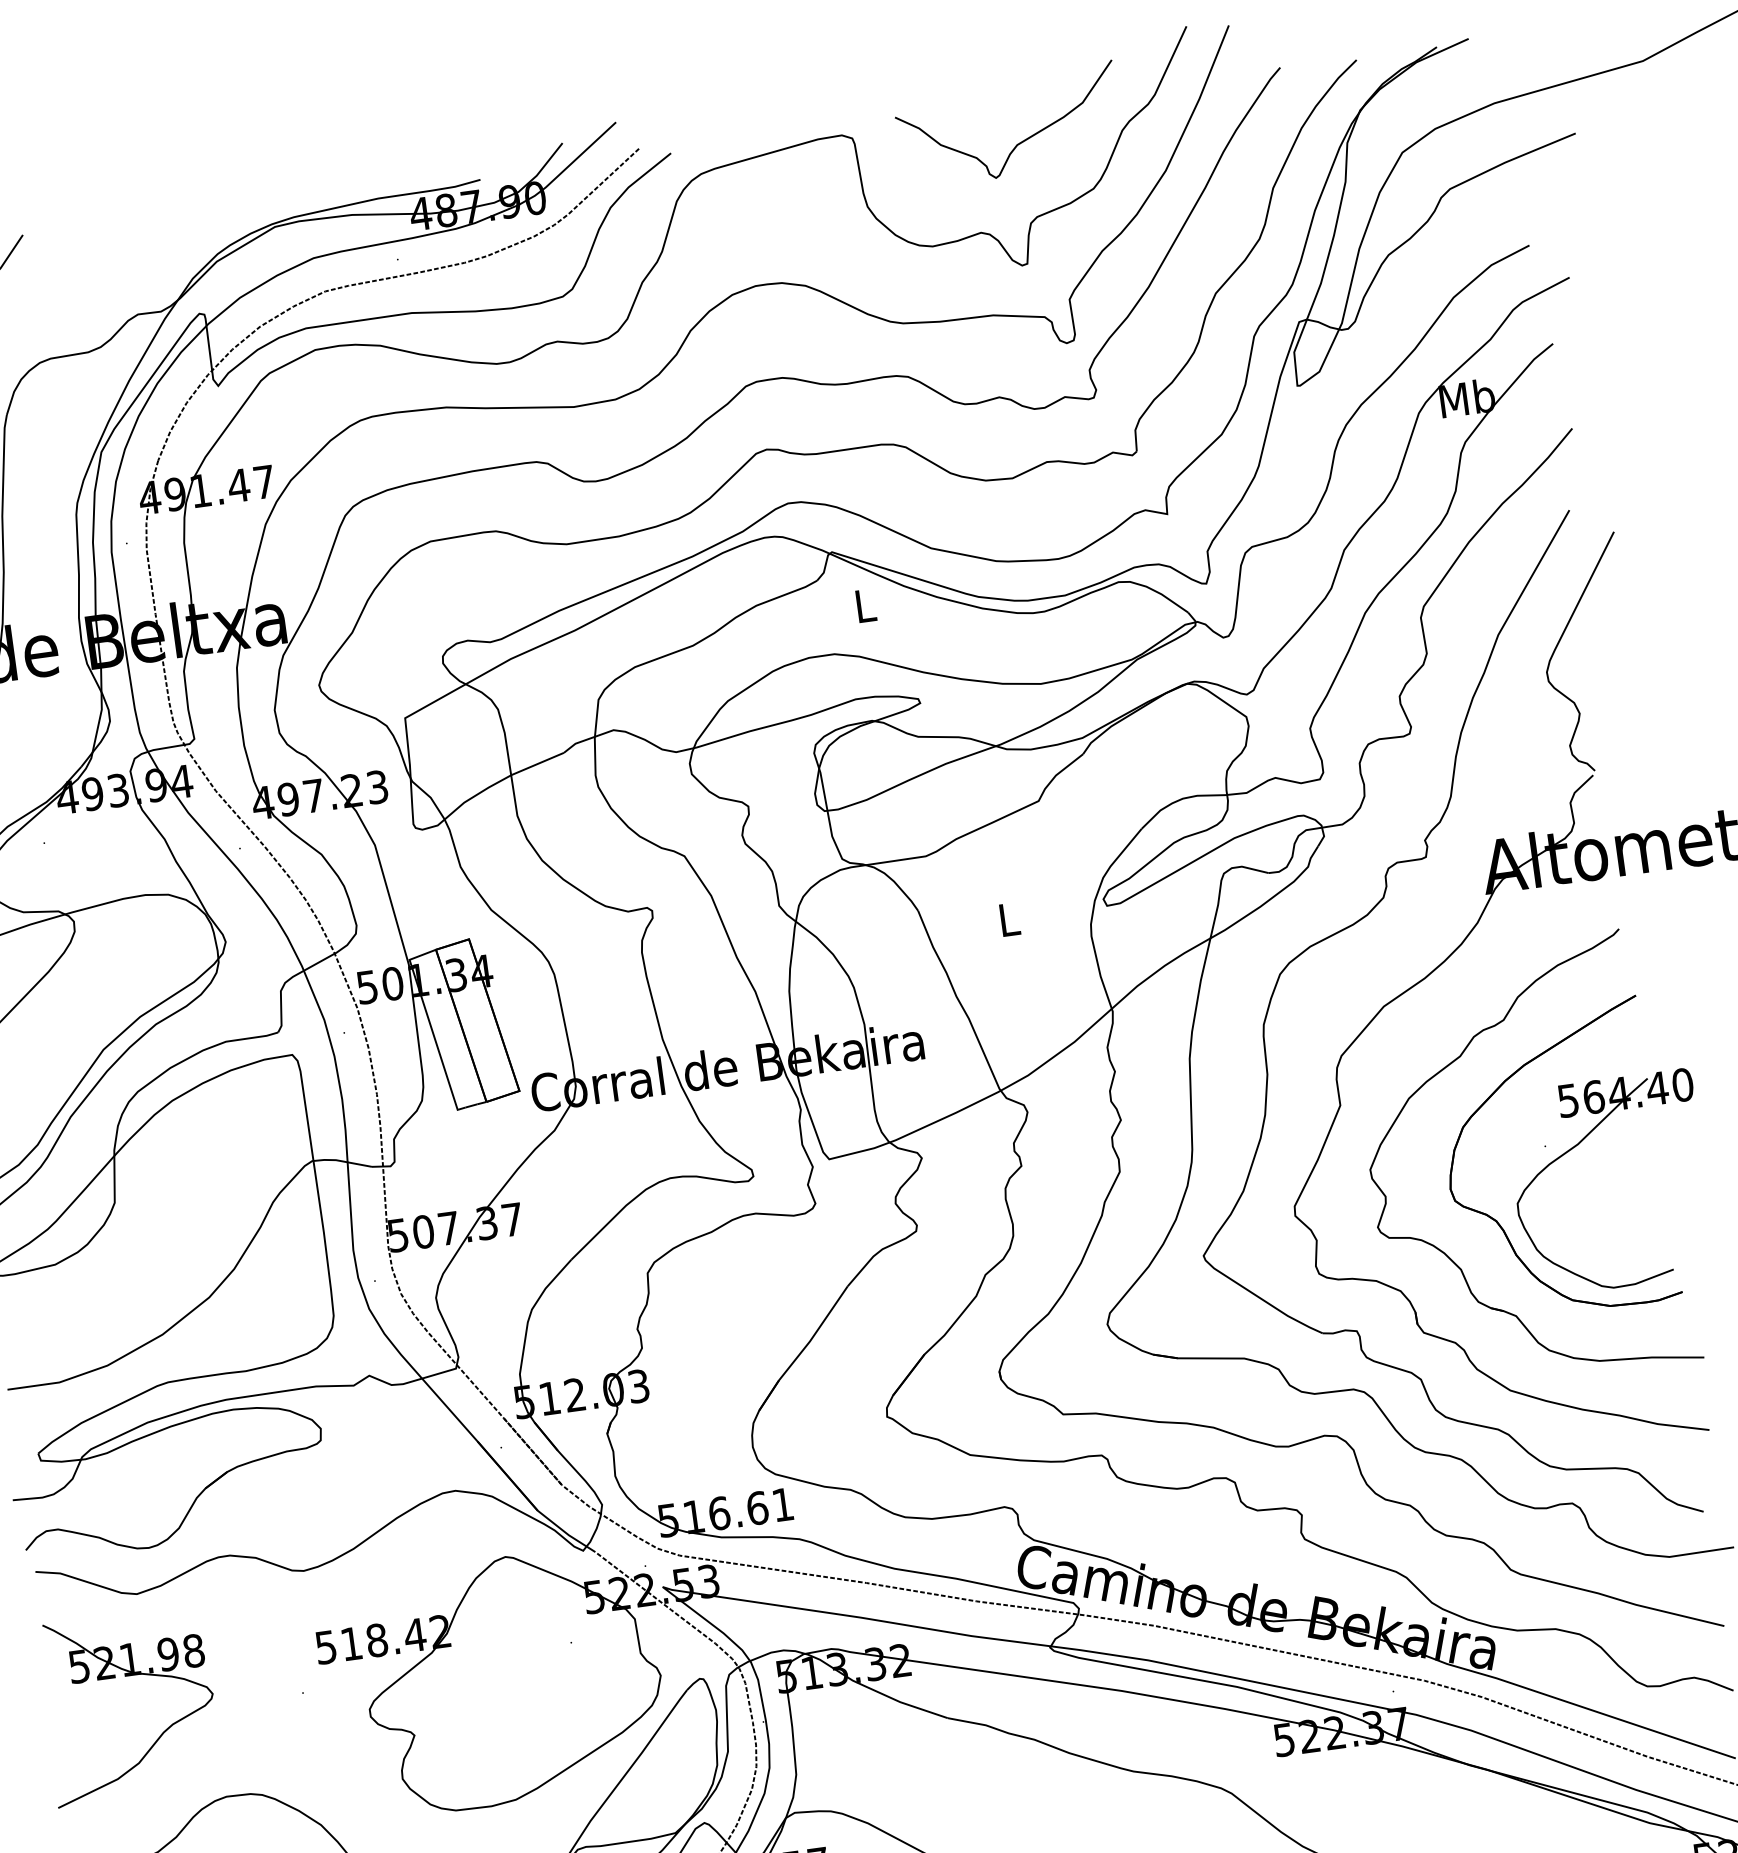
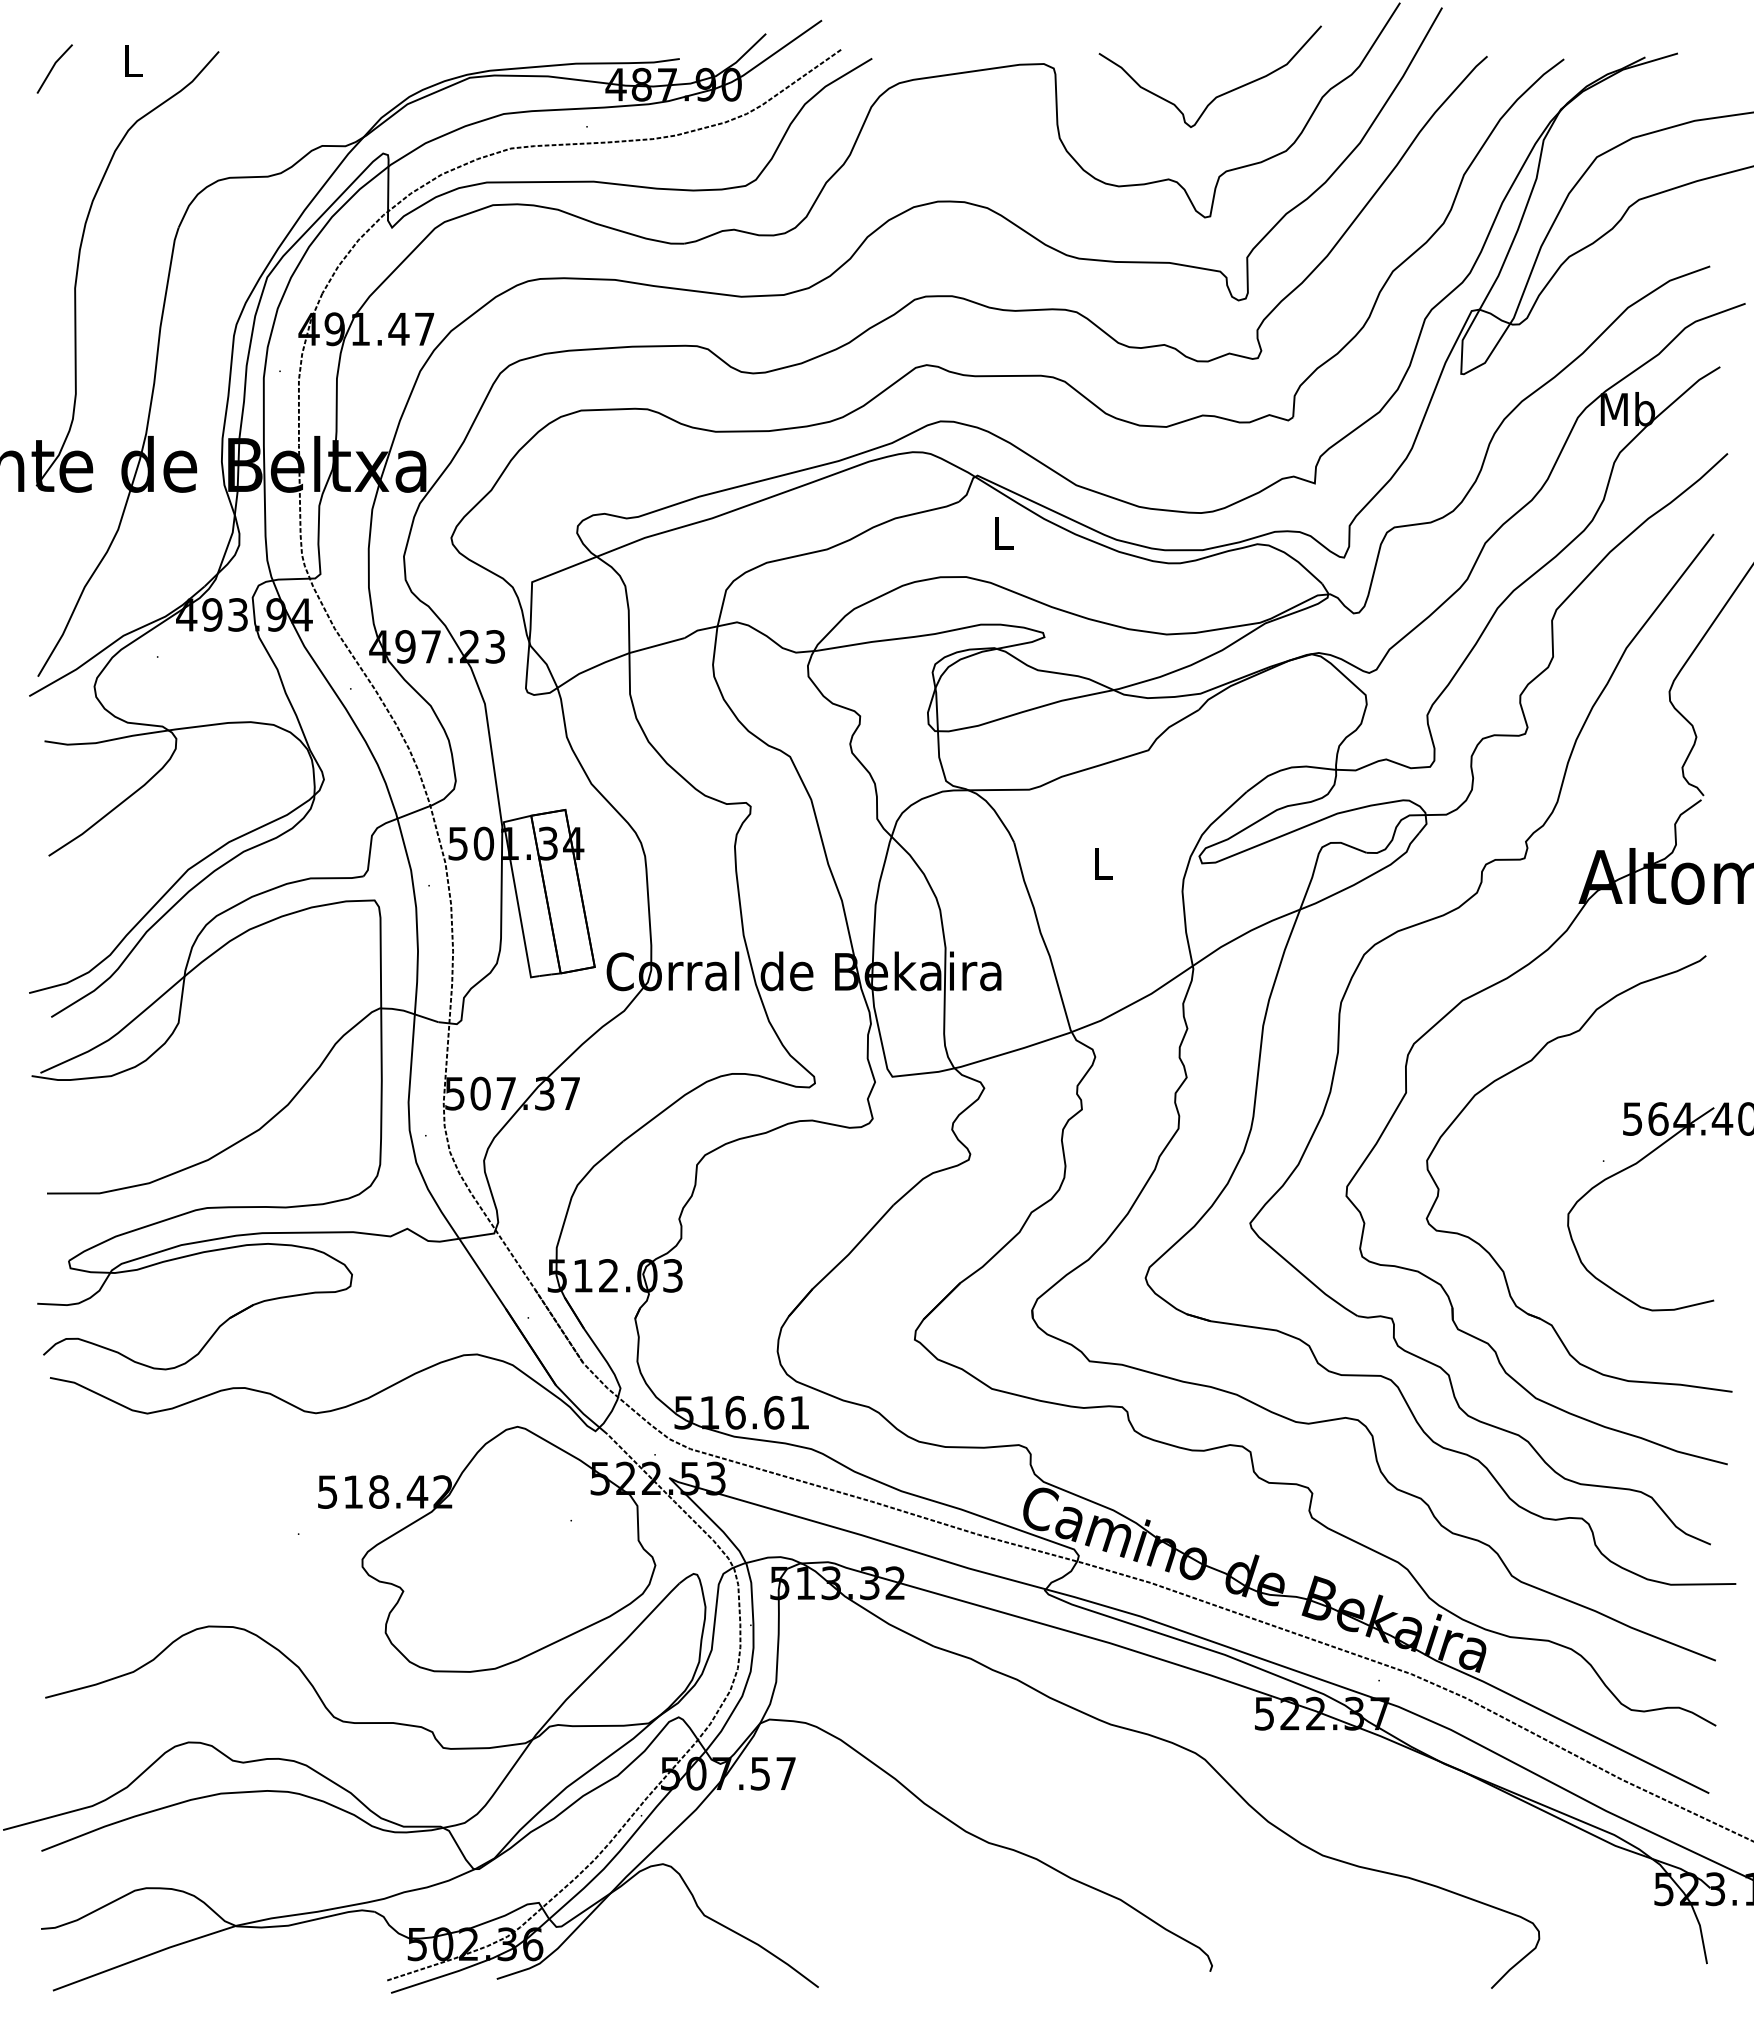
part: (1497, 1220) -> (1546, 1228), removed
part: (124, 1676) -> (124, 1493), removed

